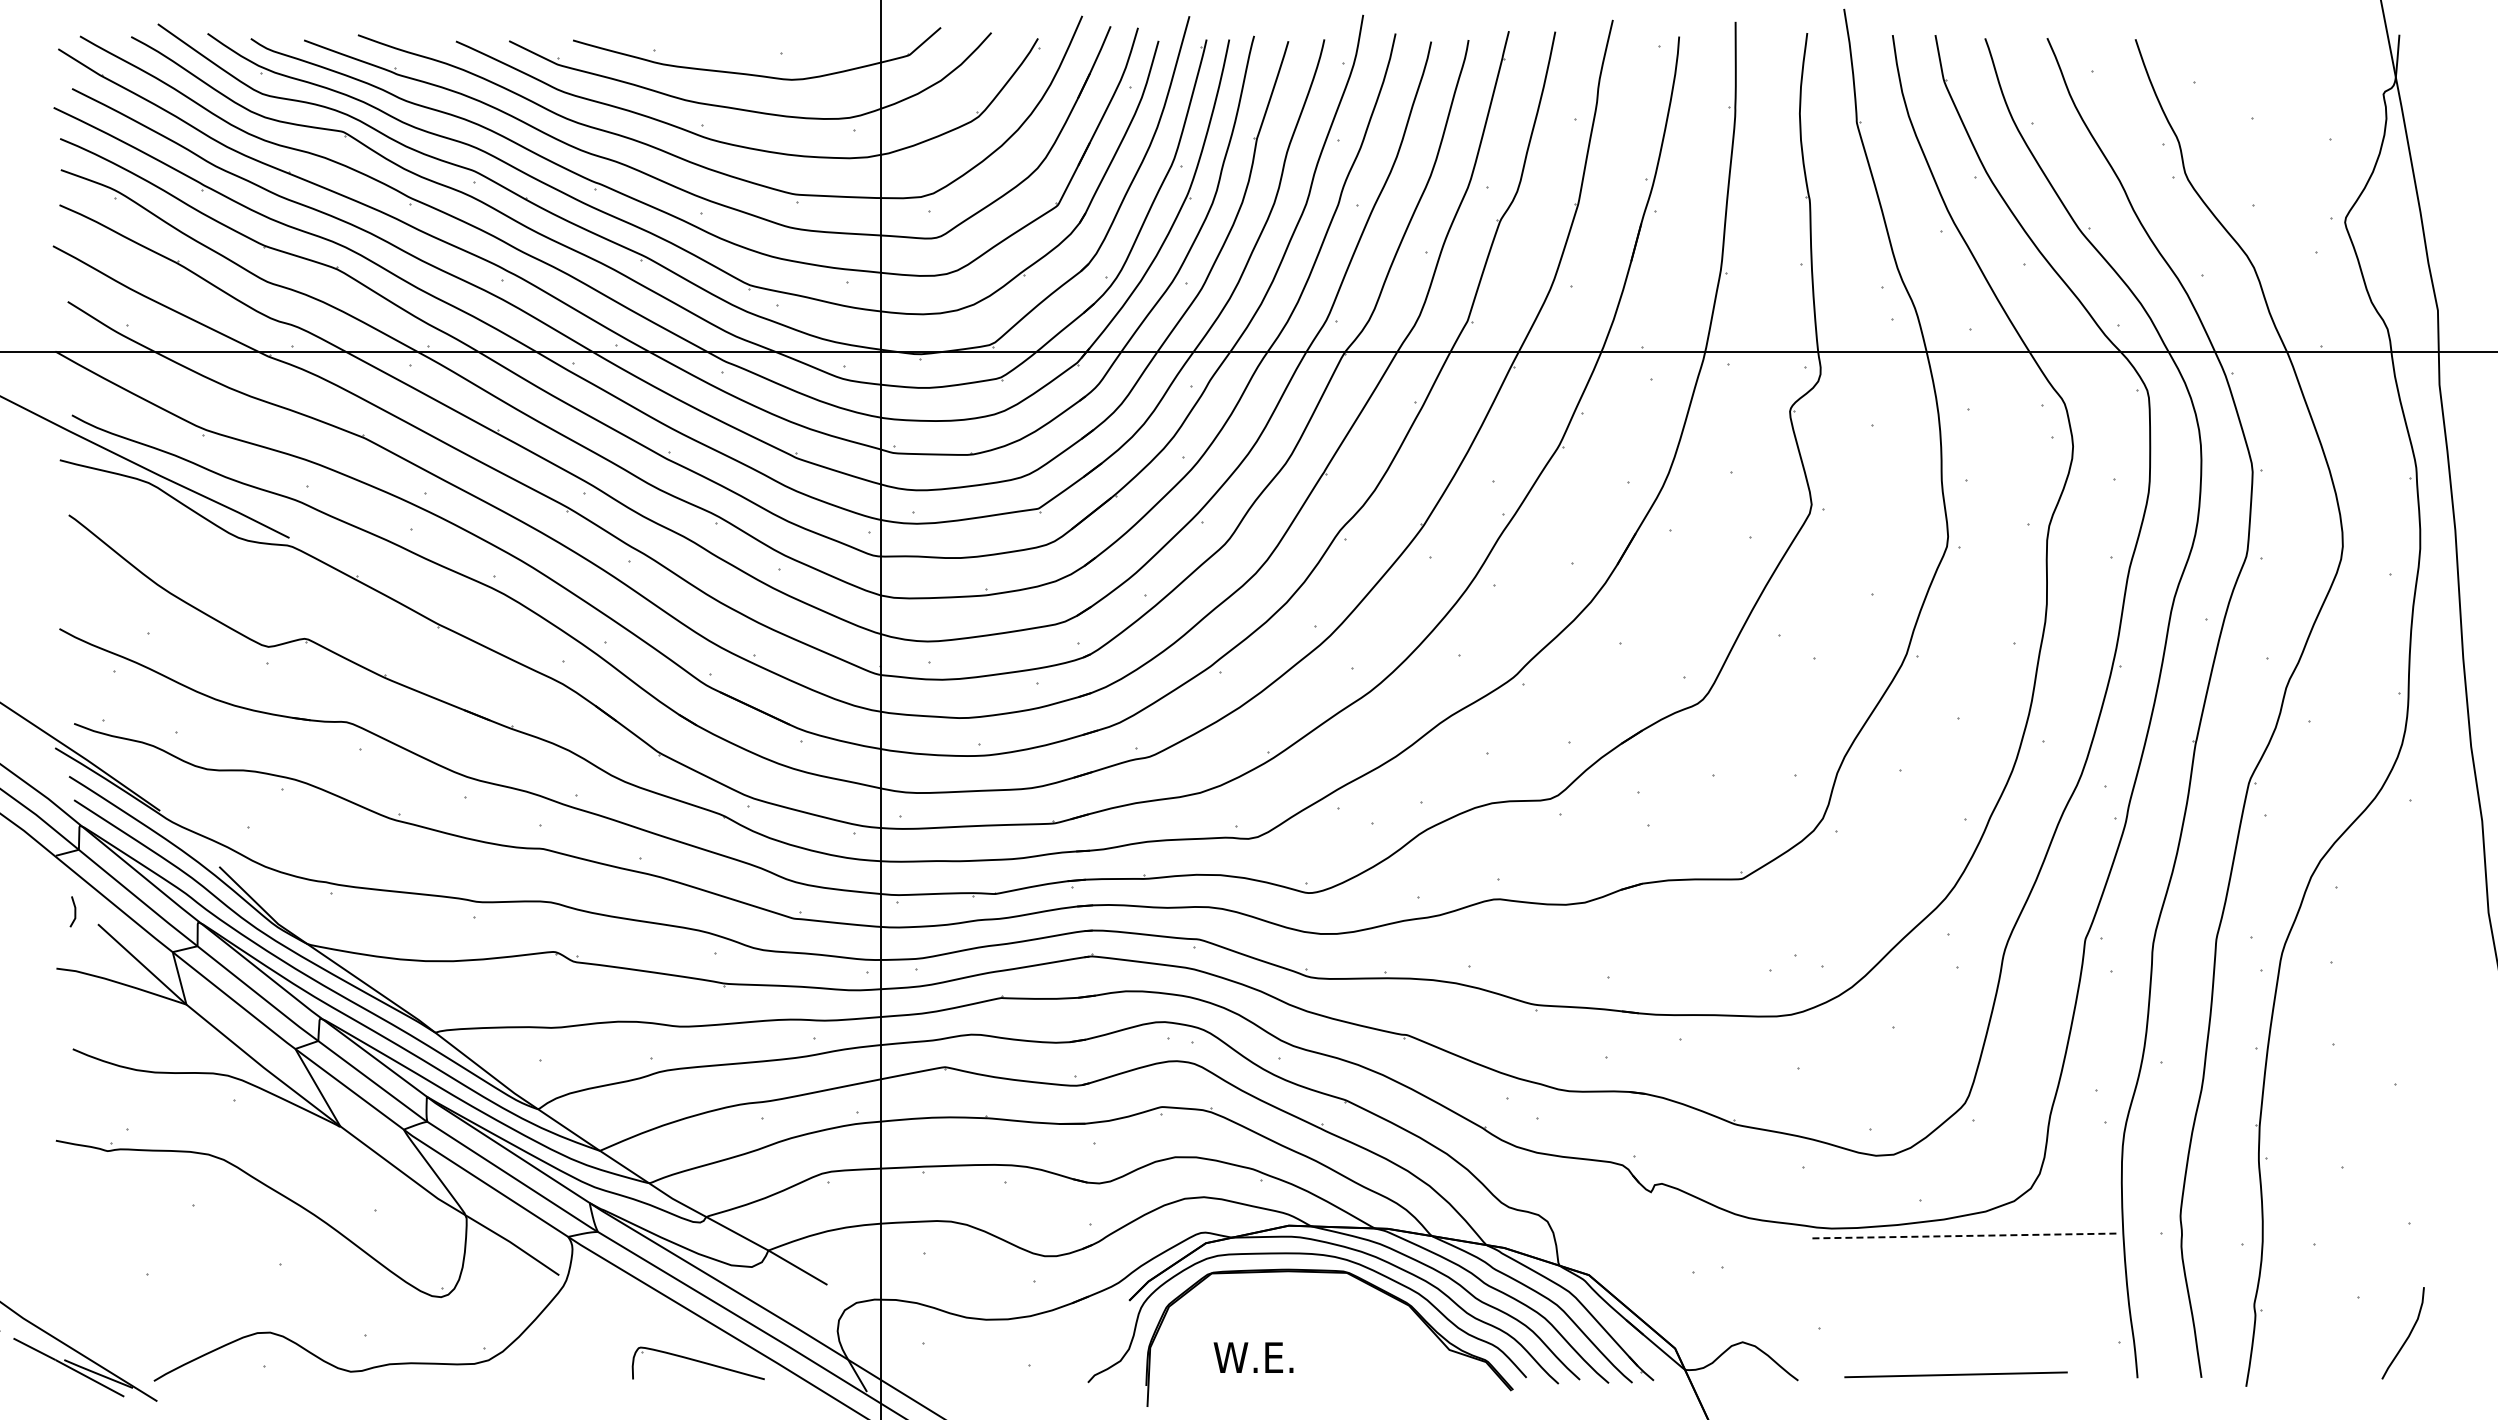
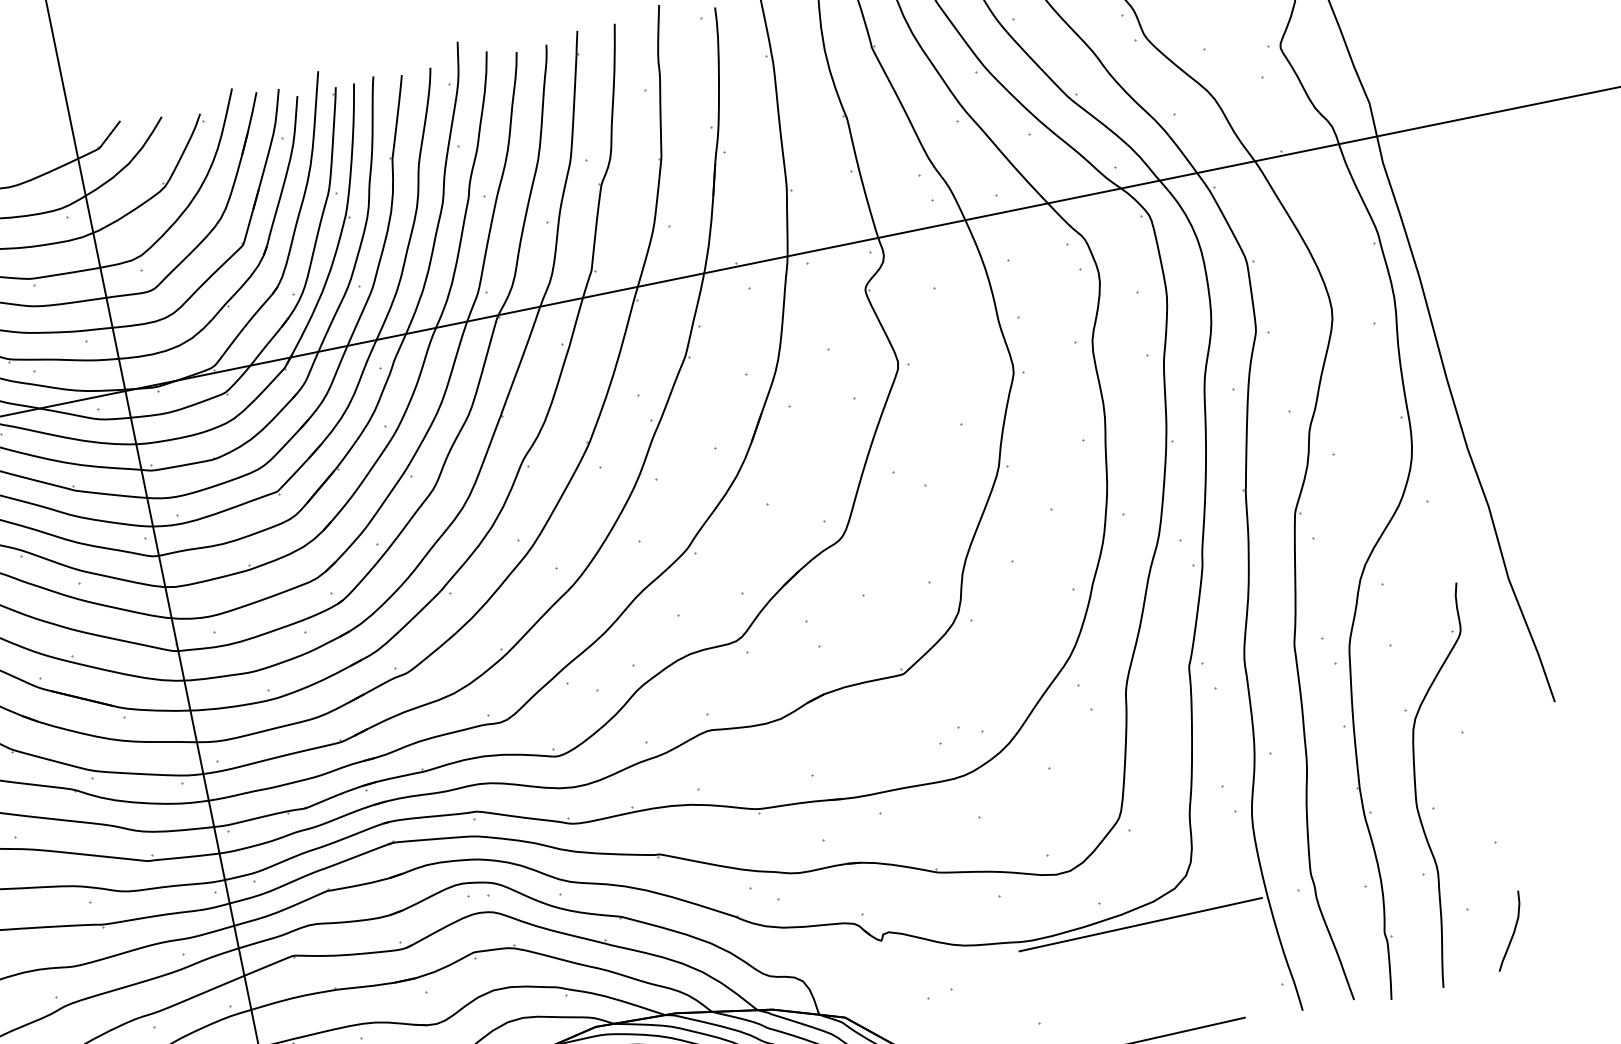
part: (2327, 1138) -> (1416, 787), added
line: (1965, 1235) -> (1141, 924), dashed -> solid

